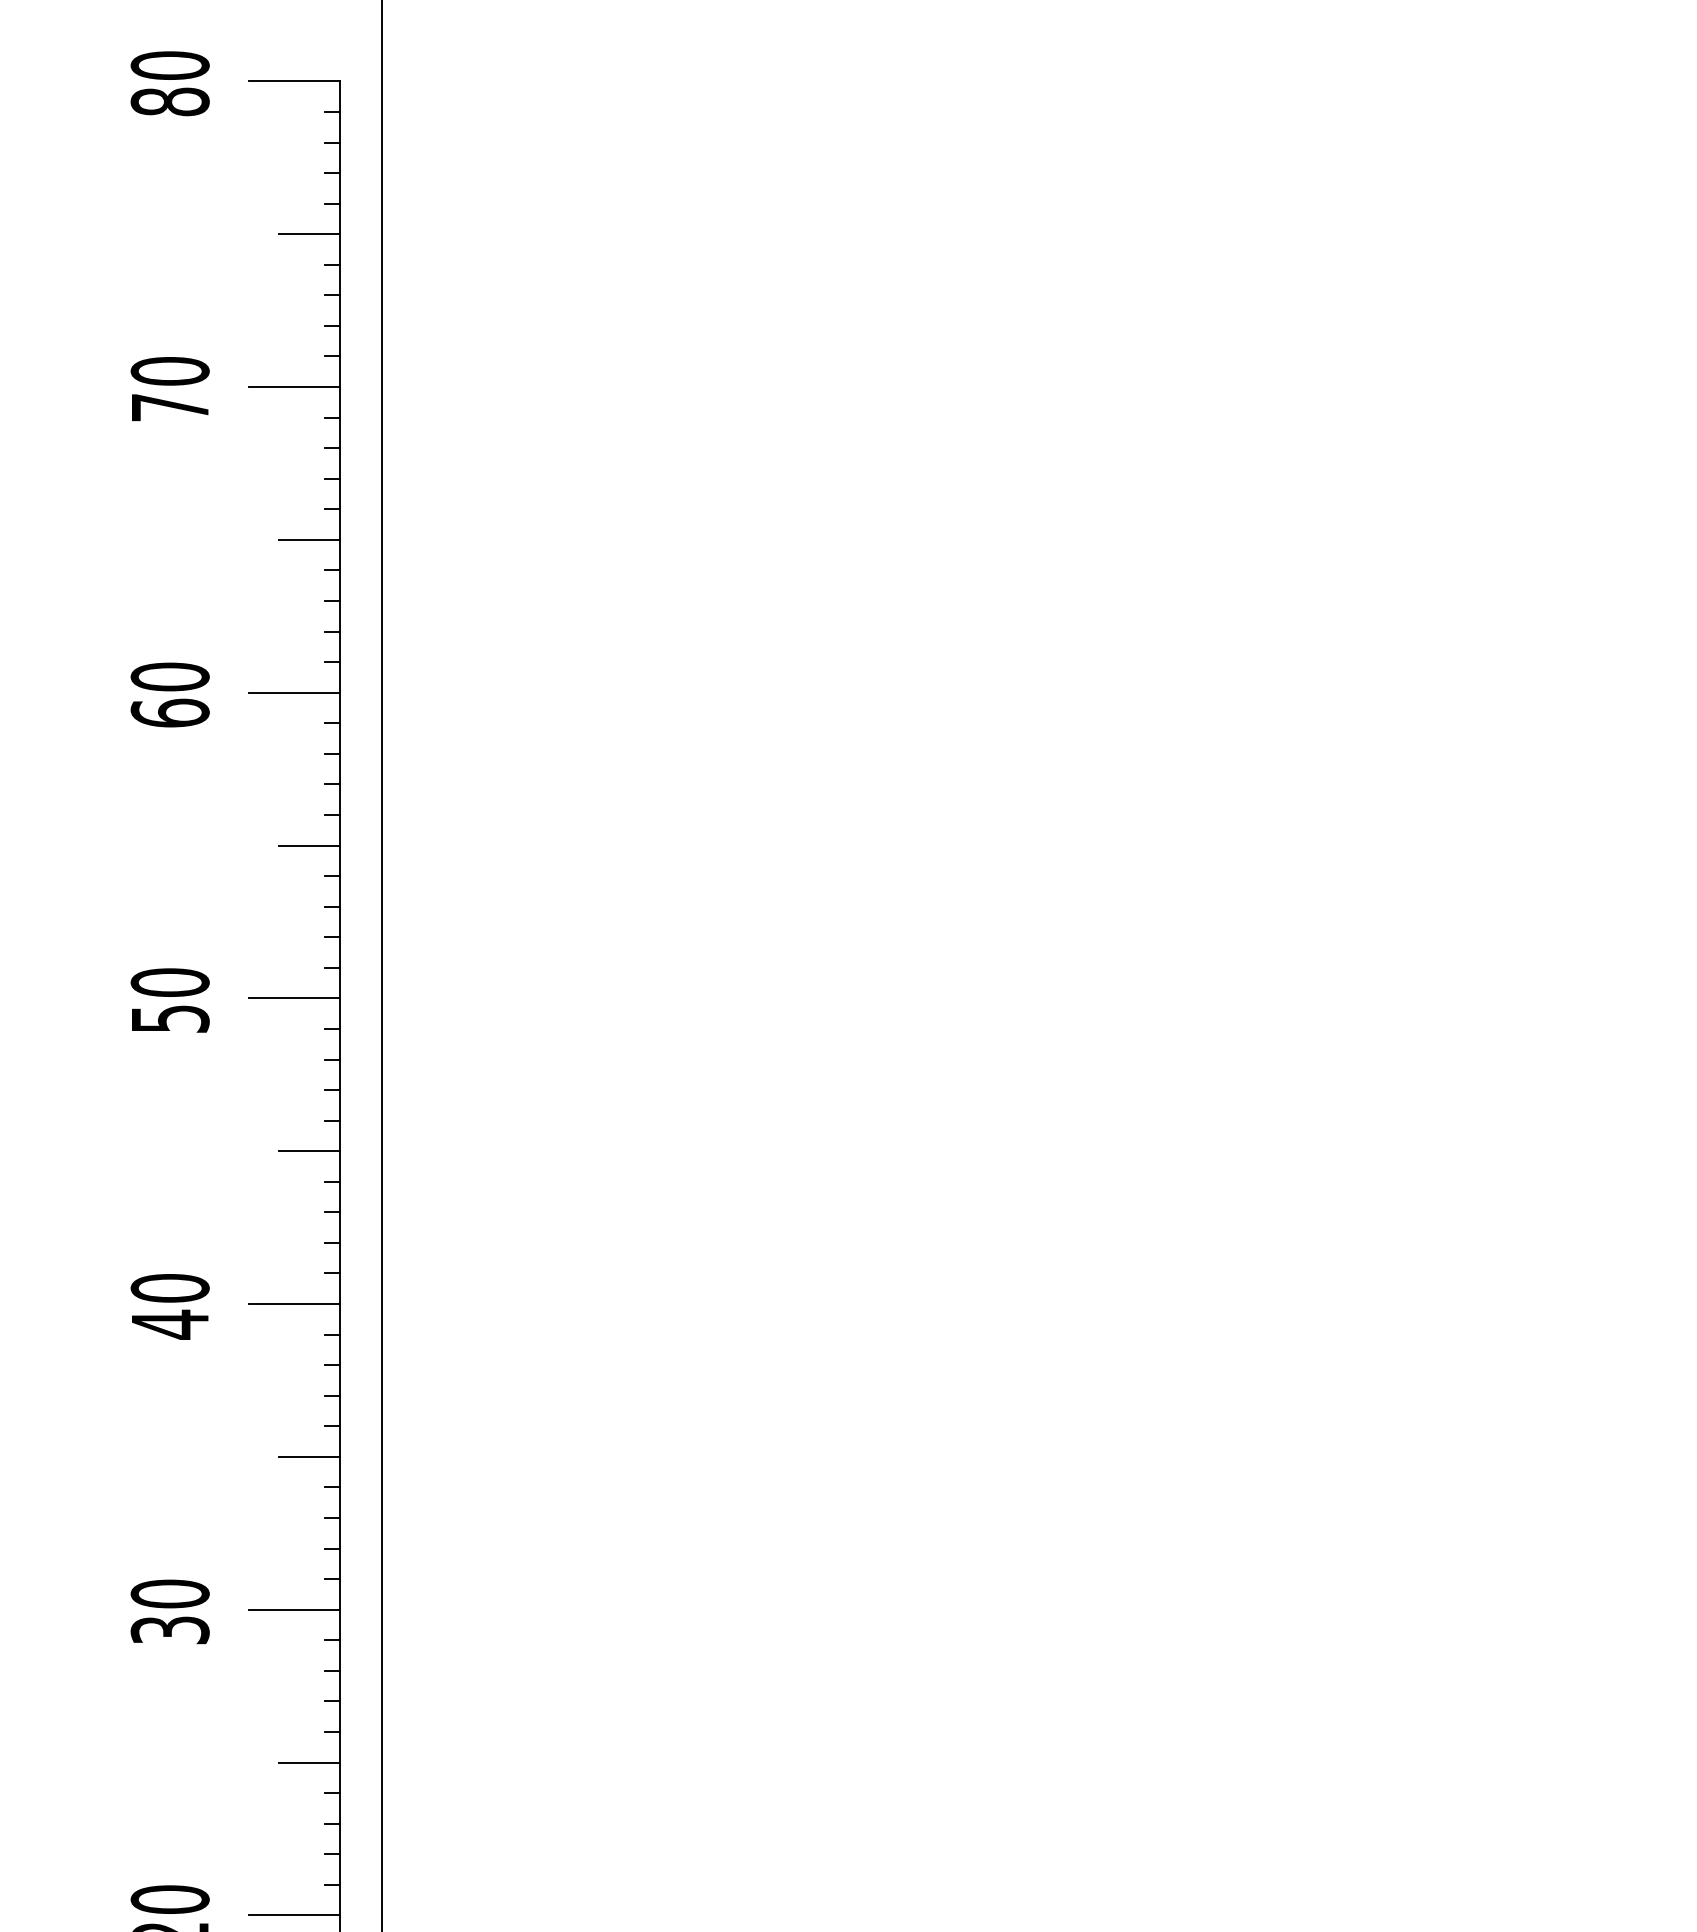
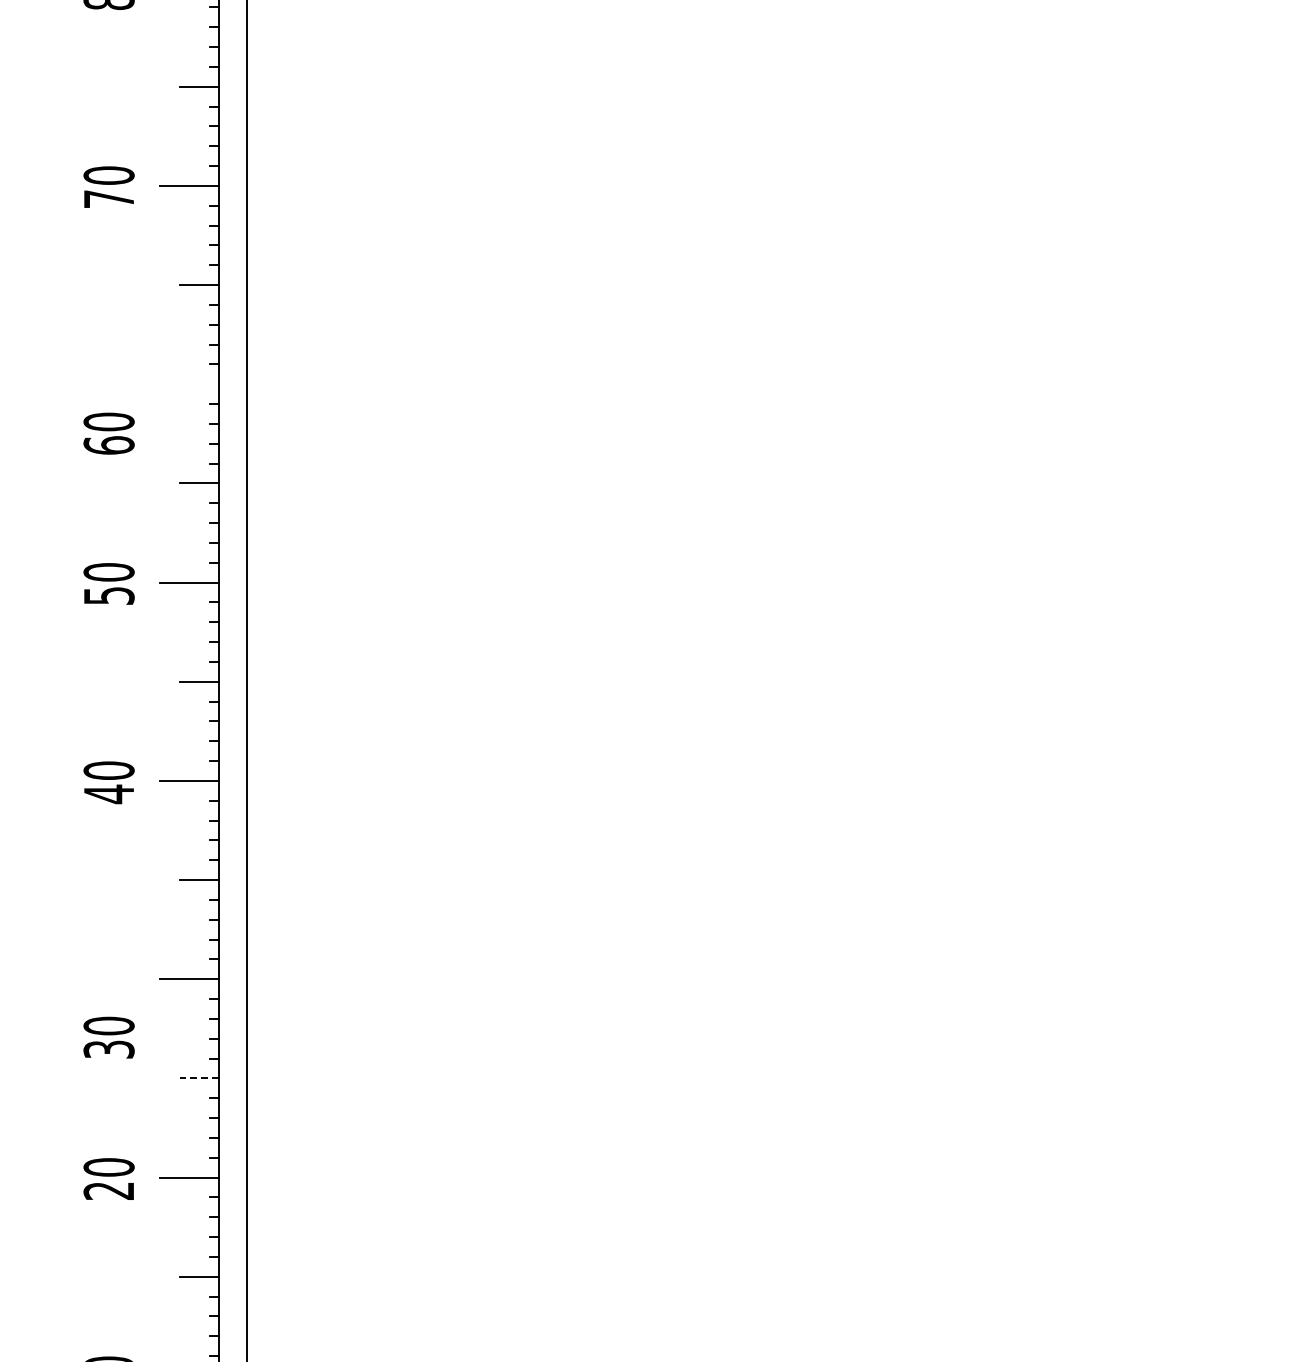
line: (294, 693) -> (189, 384), removed
text: (169, 694) -> (108, 433), moved
text: (169, 1611) -> (108, 1037), moved
line: (309, 1762) -> (199, 1078), solid -> dashed

